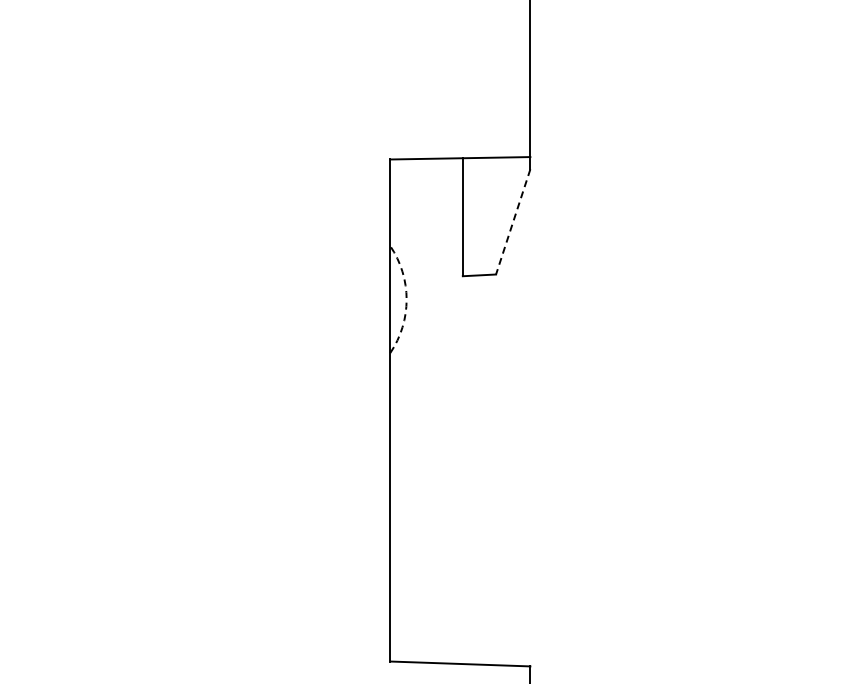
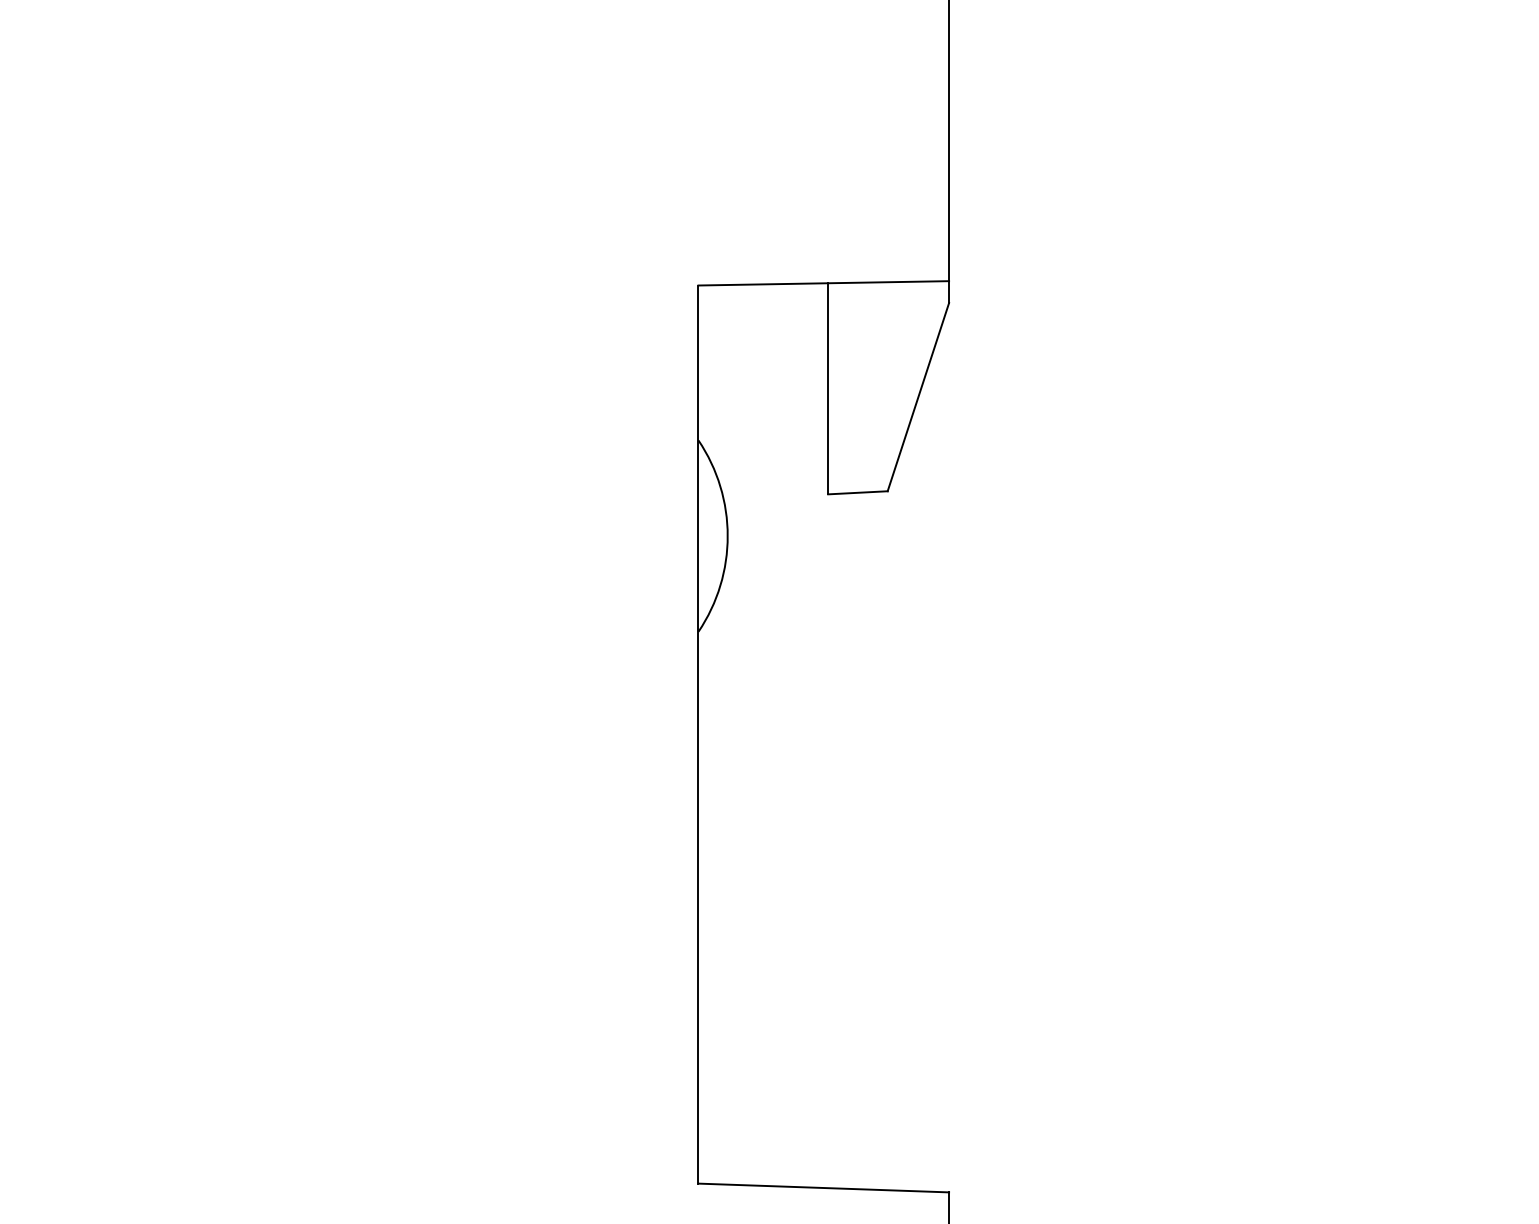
line: (513, 222) -> (918, 398), dashed -> solid
arc: (406, 299) -> (727, 535), dashed -> solid

